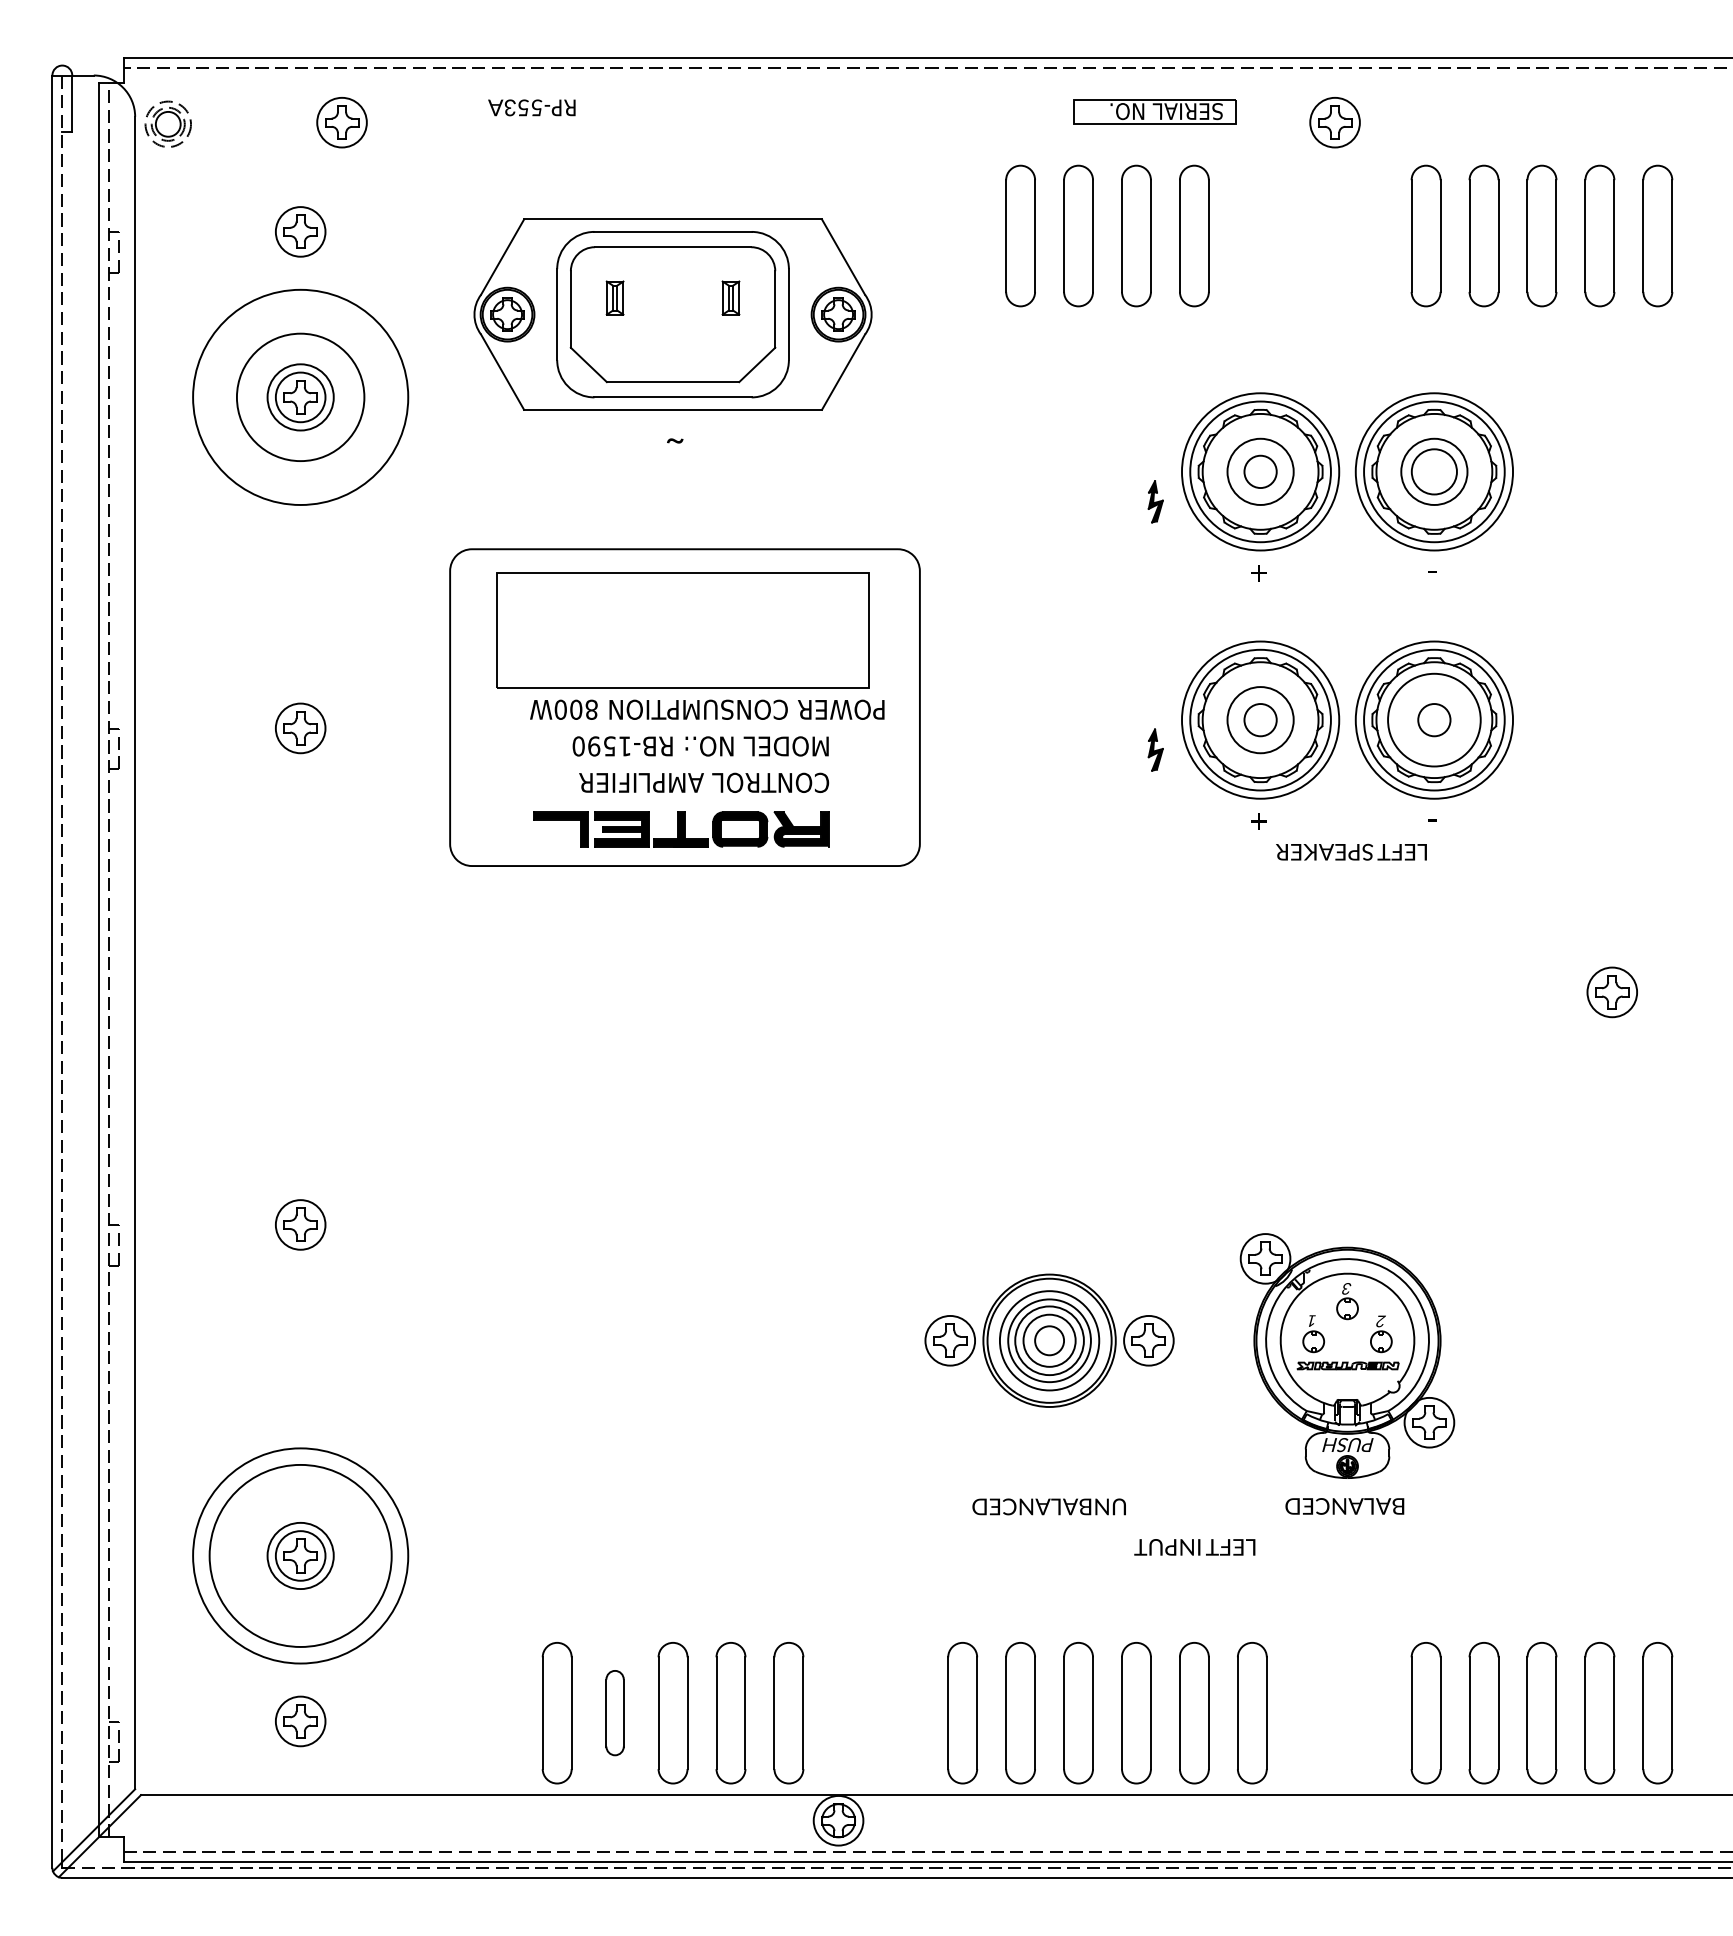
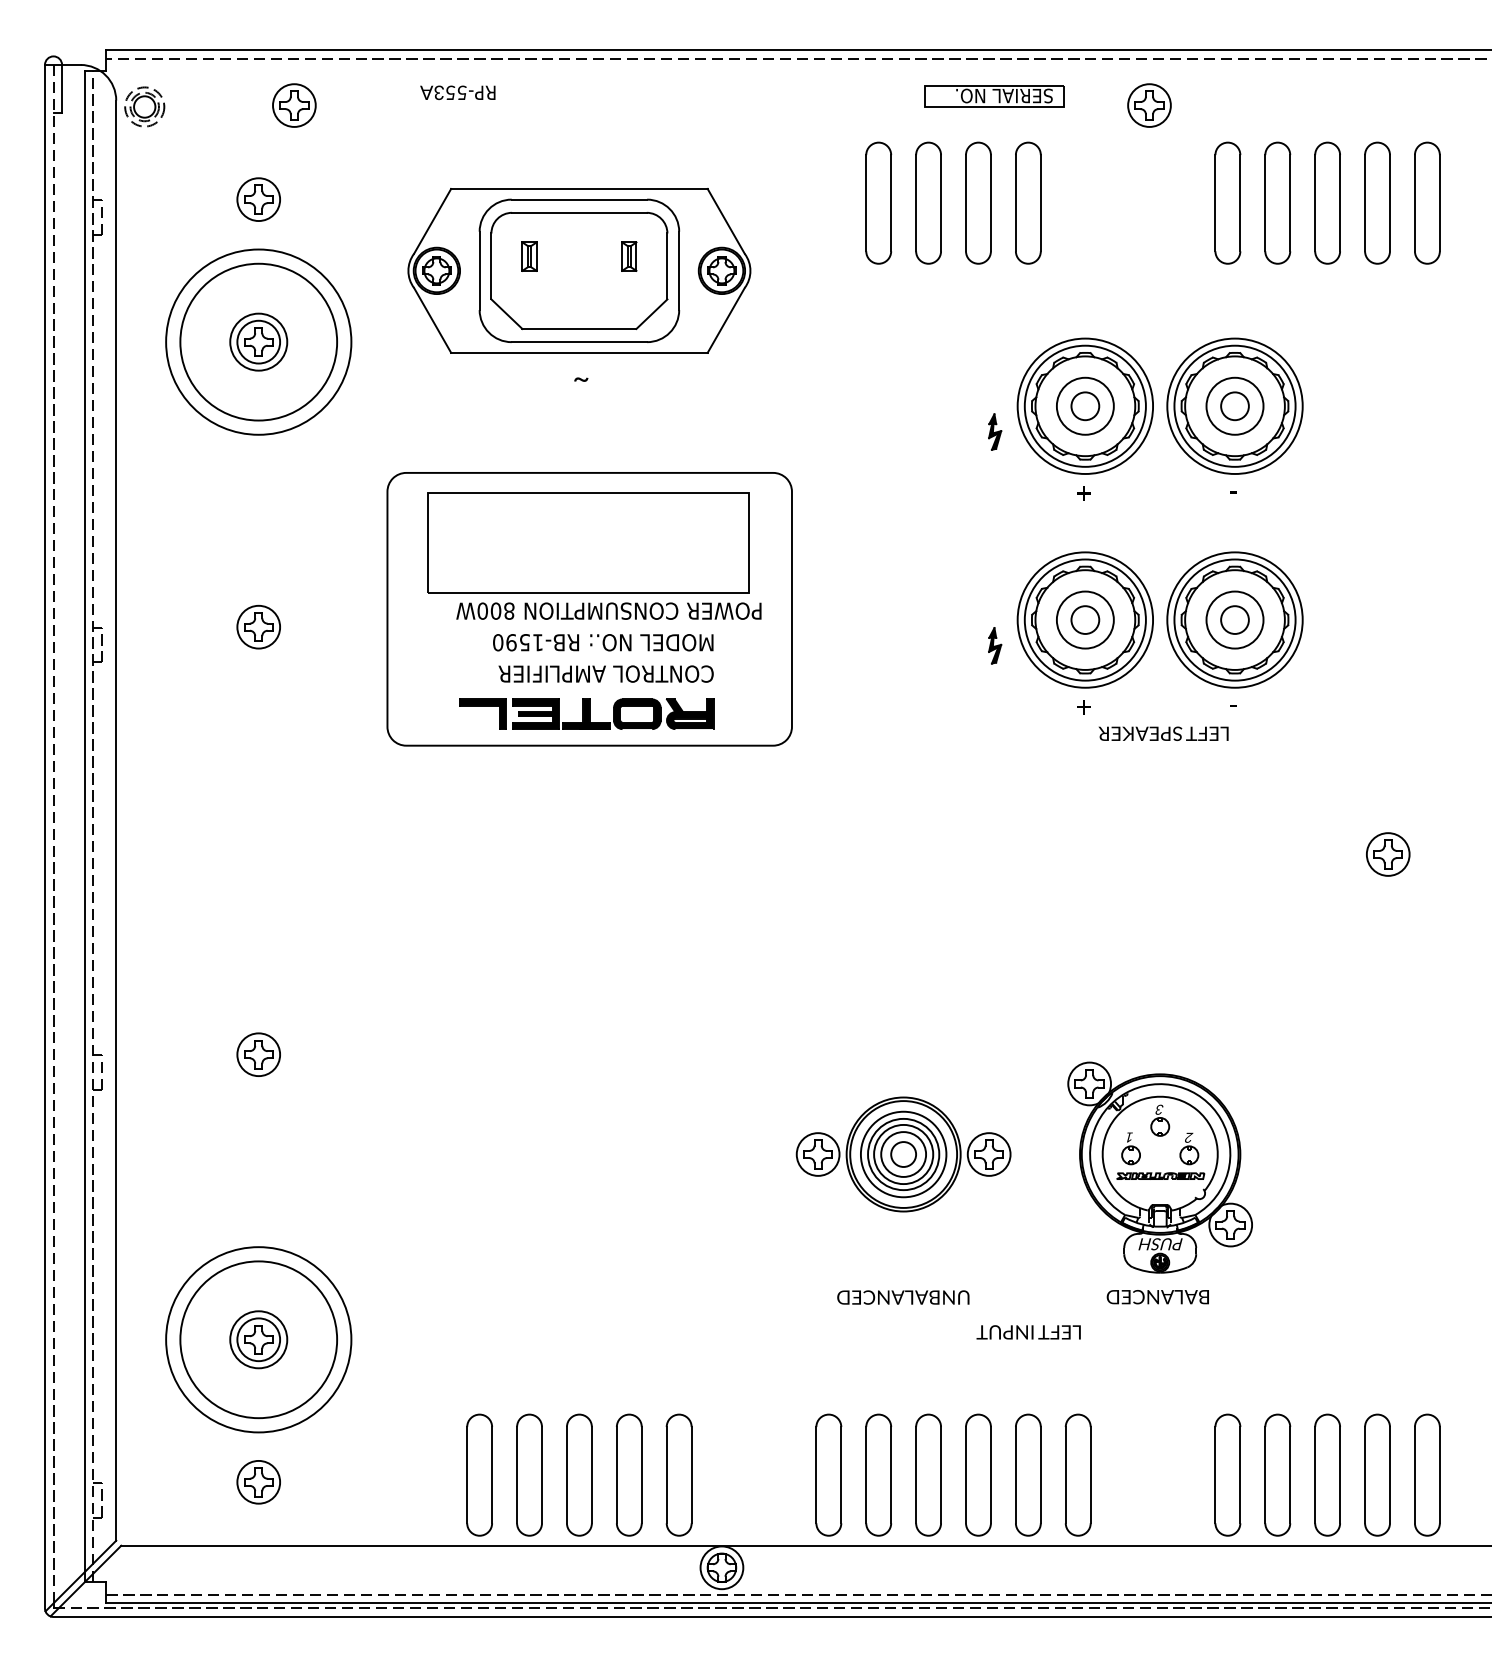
circle: (300, 396) -> (258, 341), size x1.43
circle: (1433, 472) -> (1234, 406), size x0.71
circle: (1433, 719) -> (1234, 619), size x0.71
part: (615, 1712) -> (529, 1474), size x1.67

